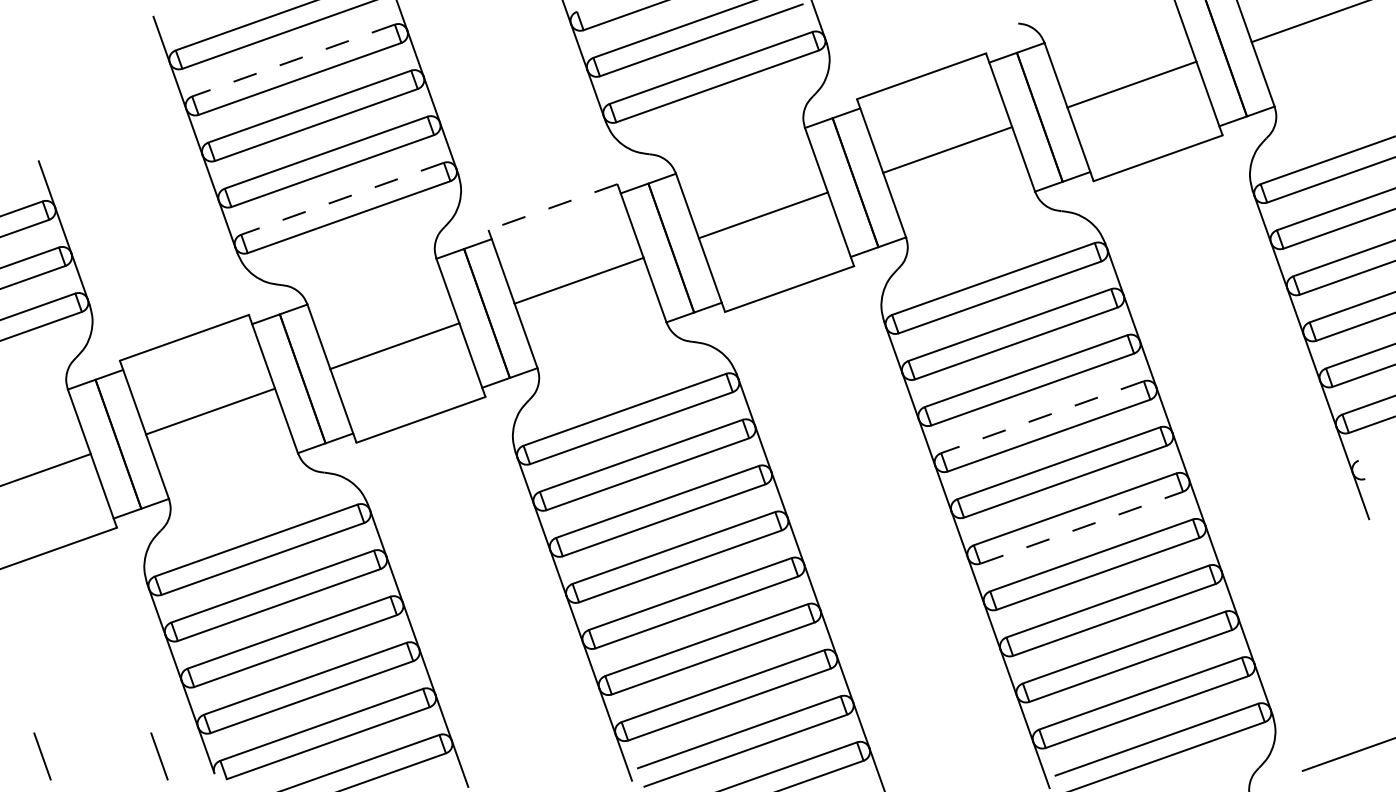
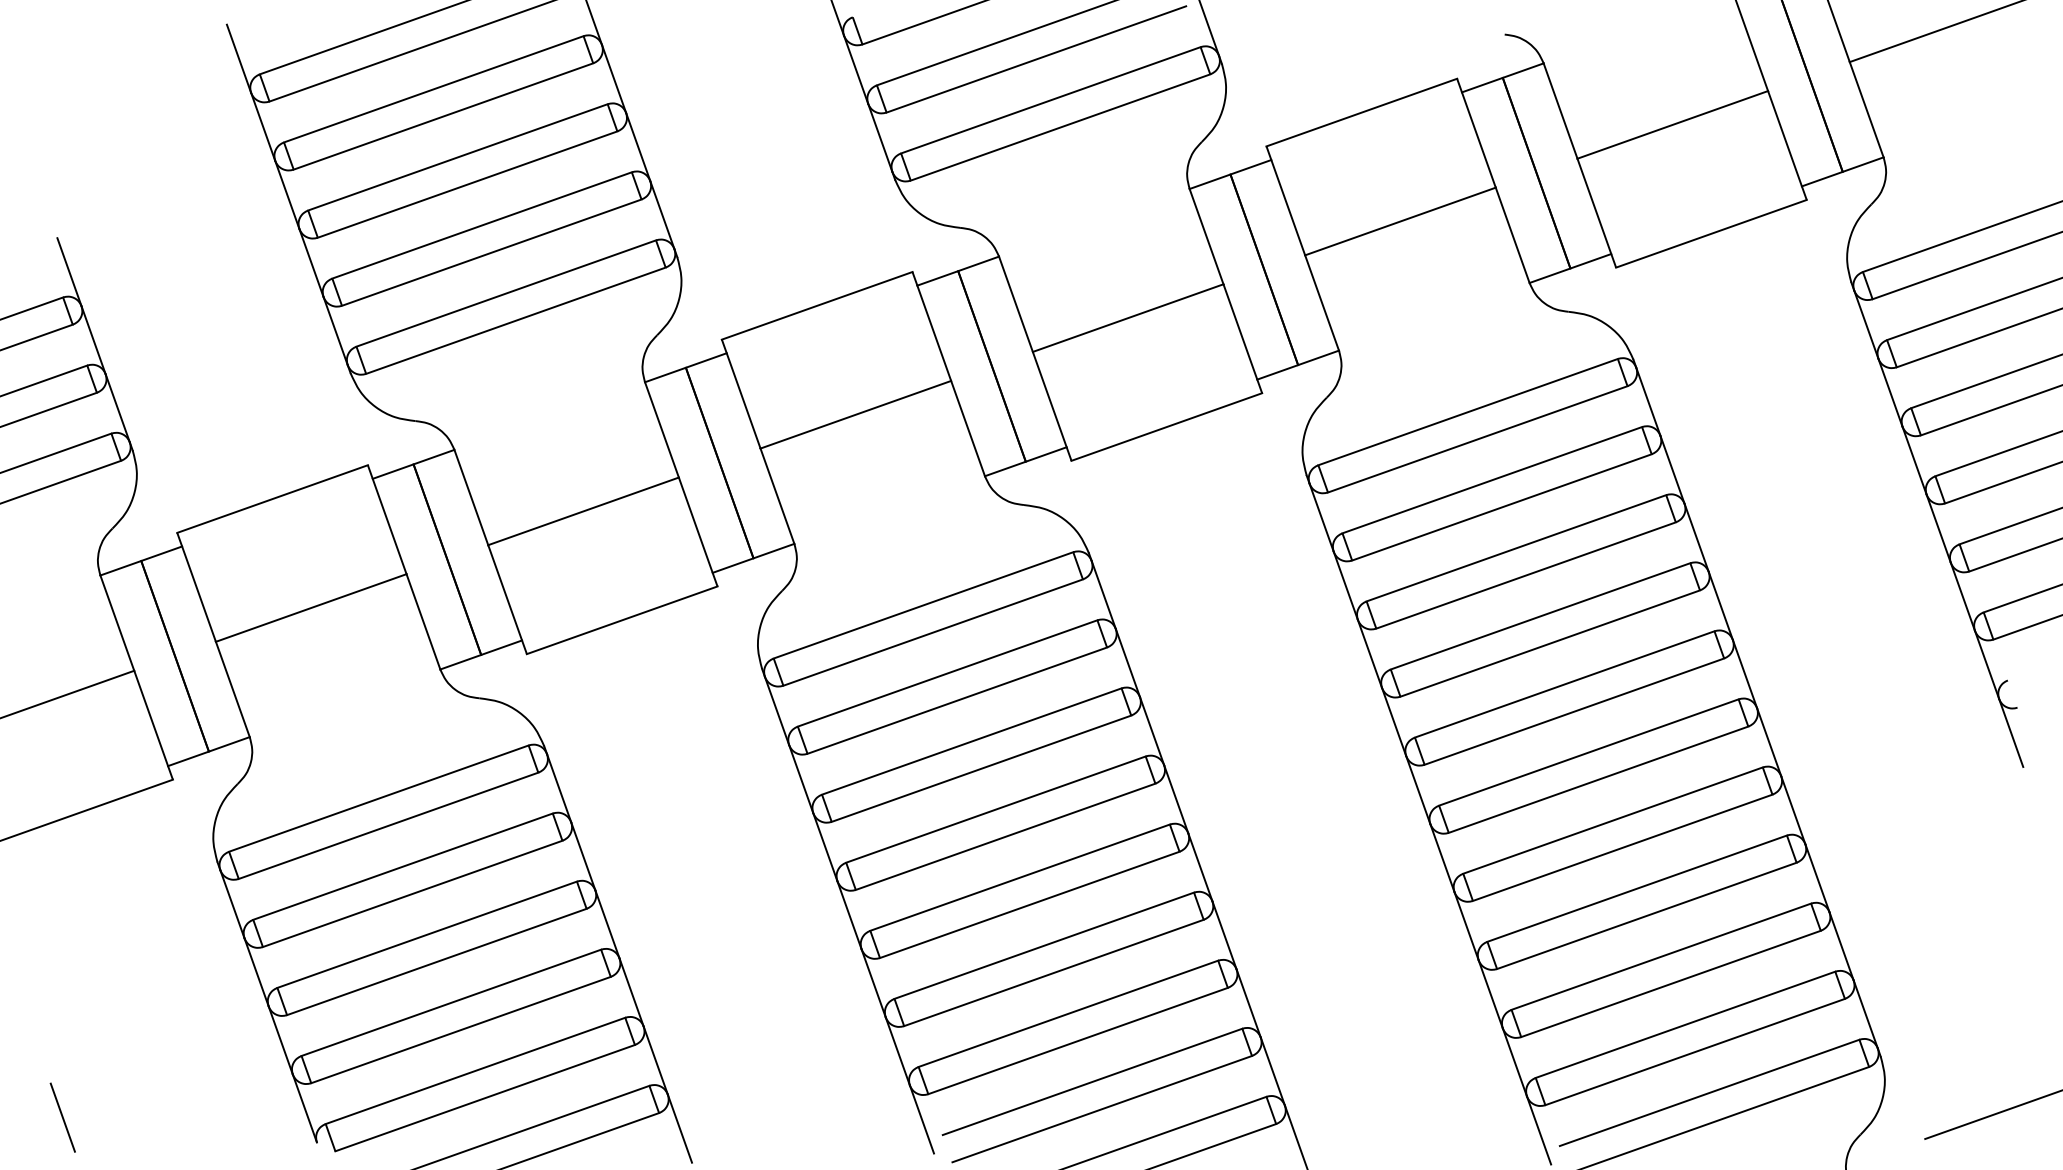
line: (293, 60) -> (433, 89), dashed -> solid
line: (342, 198) -> (506, 293), dashed -> solid
line: (552, 207) -> (816, 306), dashed -> solid
line: (1042, 417) -> (1540, 616), dashed -> solid
line: (1081, 527) -> (1598, 779), dashed -> solid
line: (159, 756) -> (235, 1117), removed

